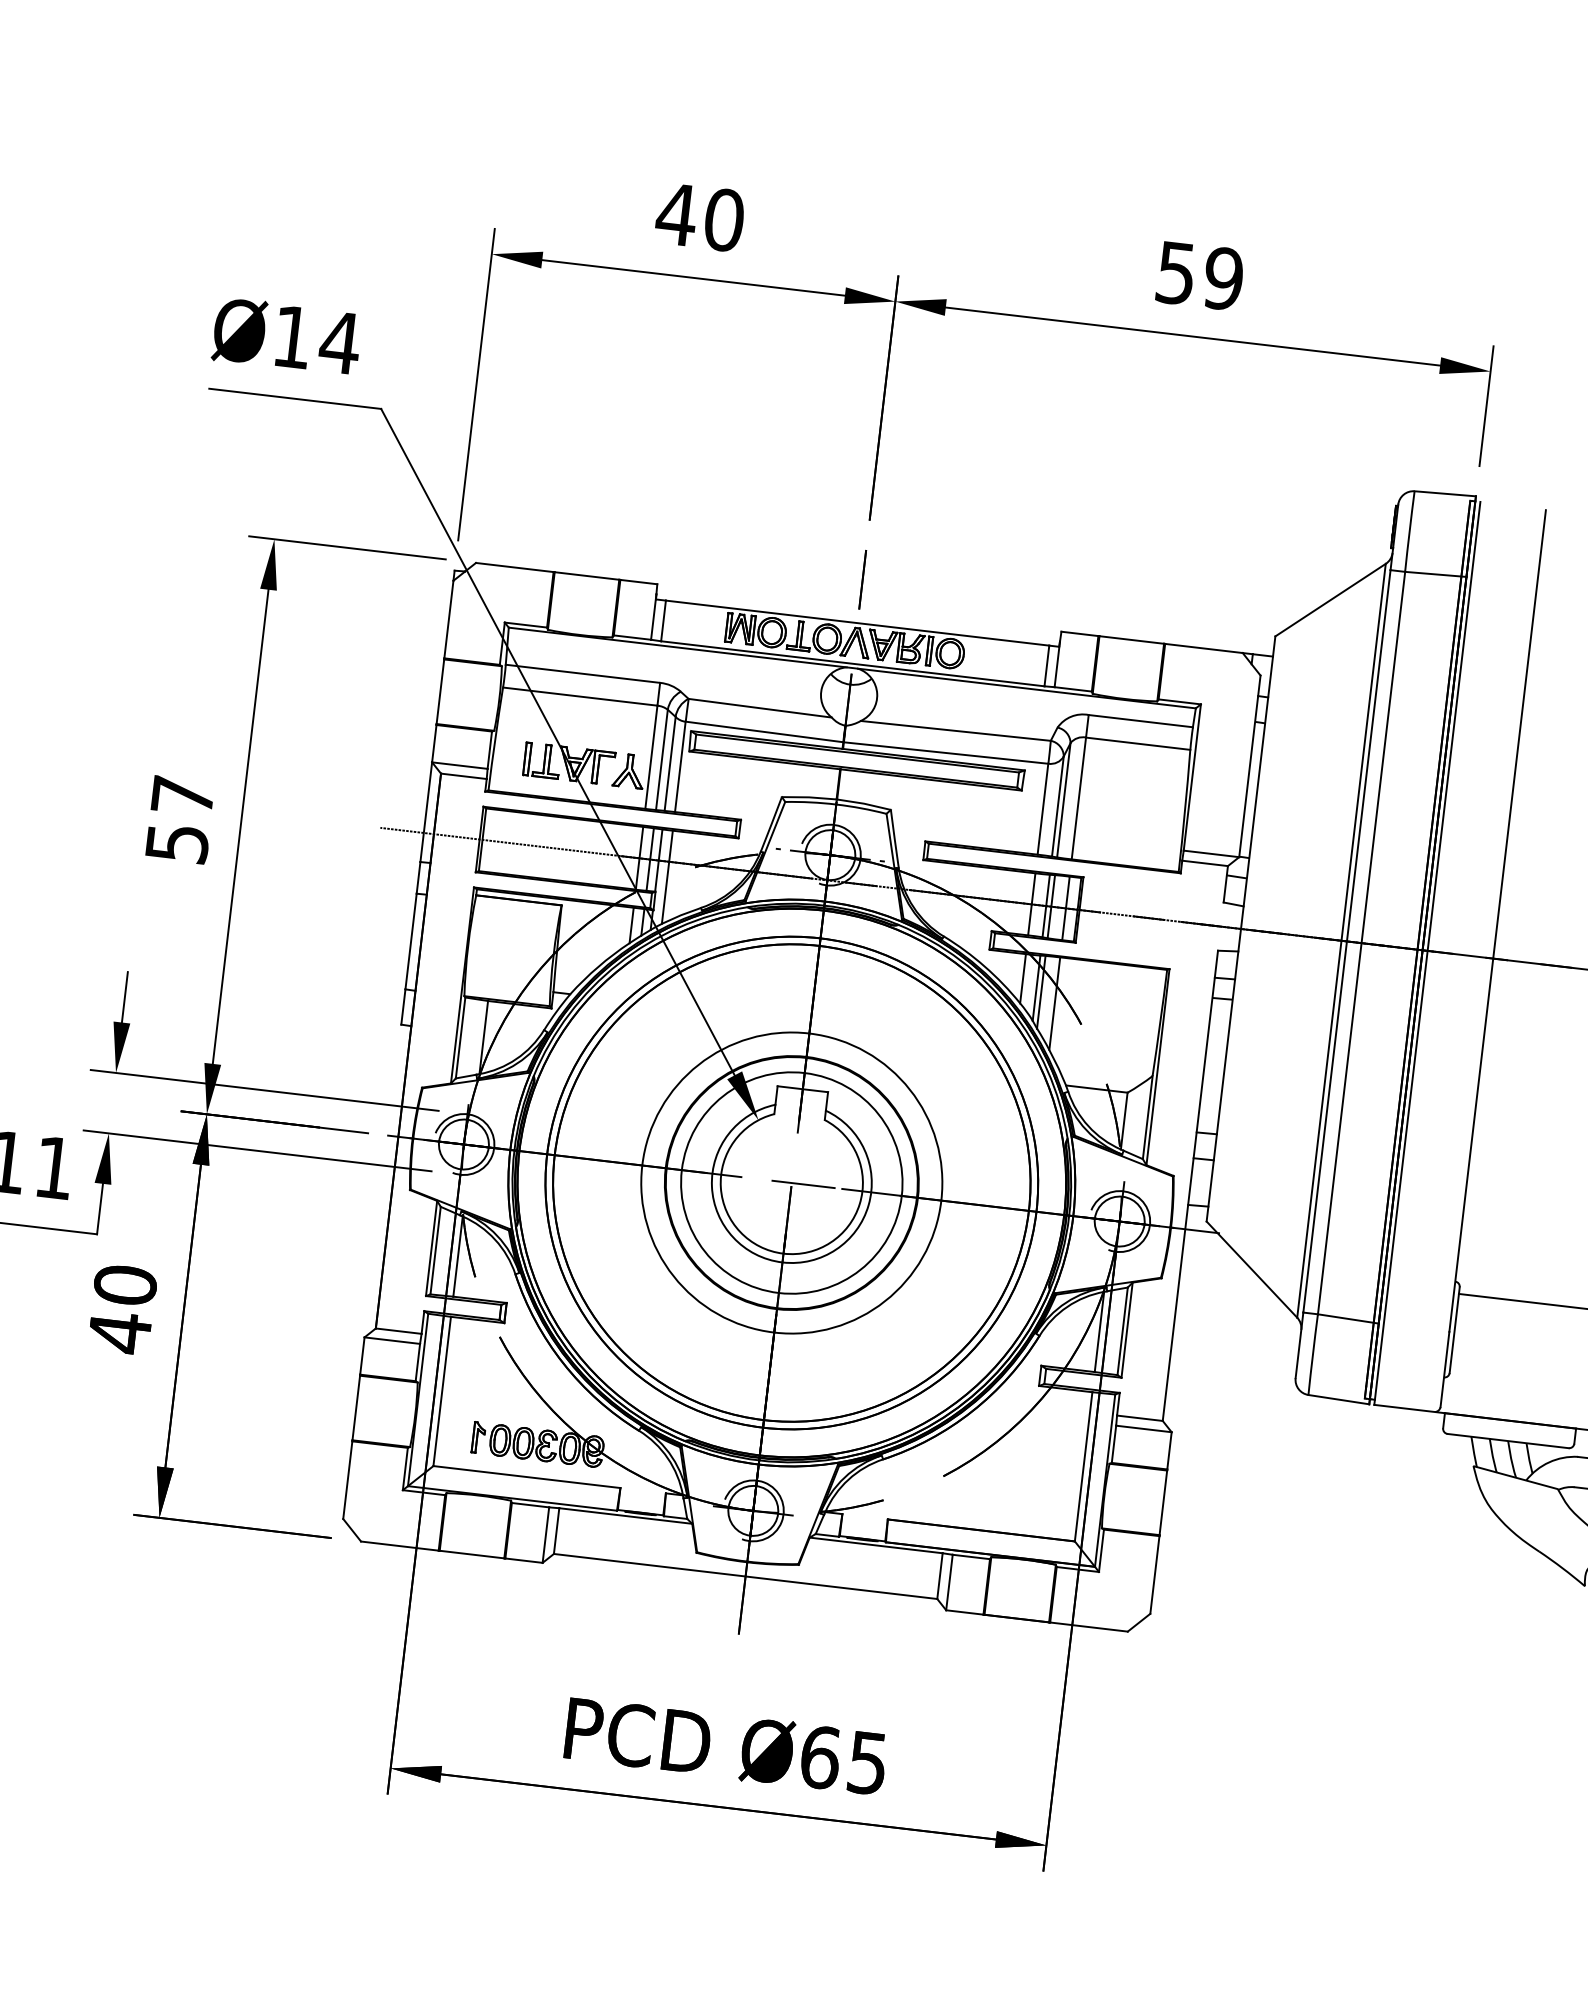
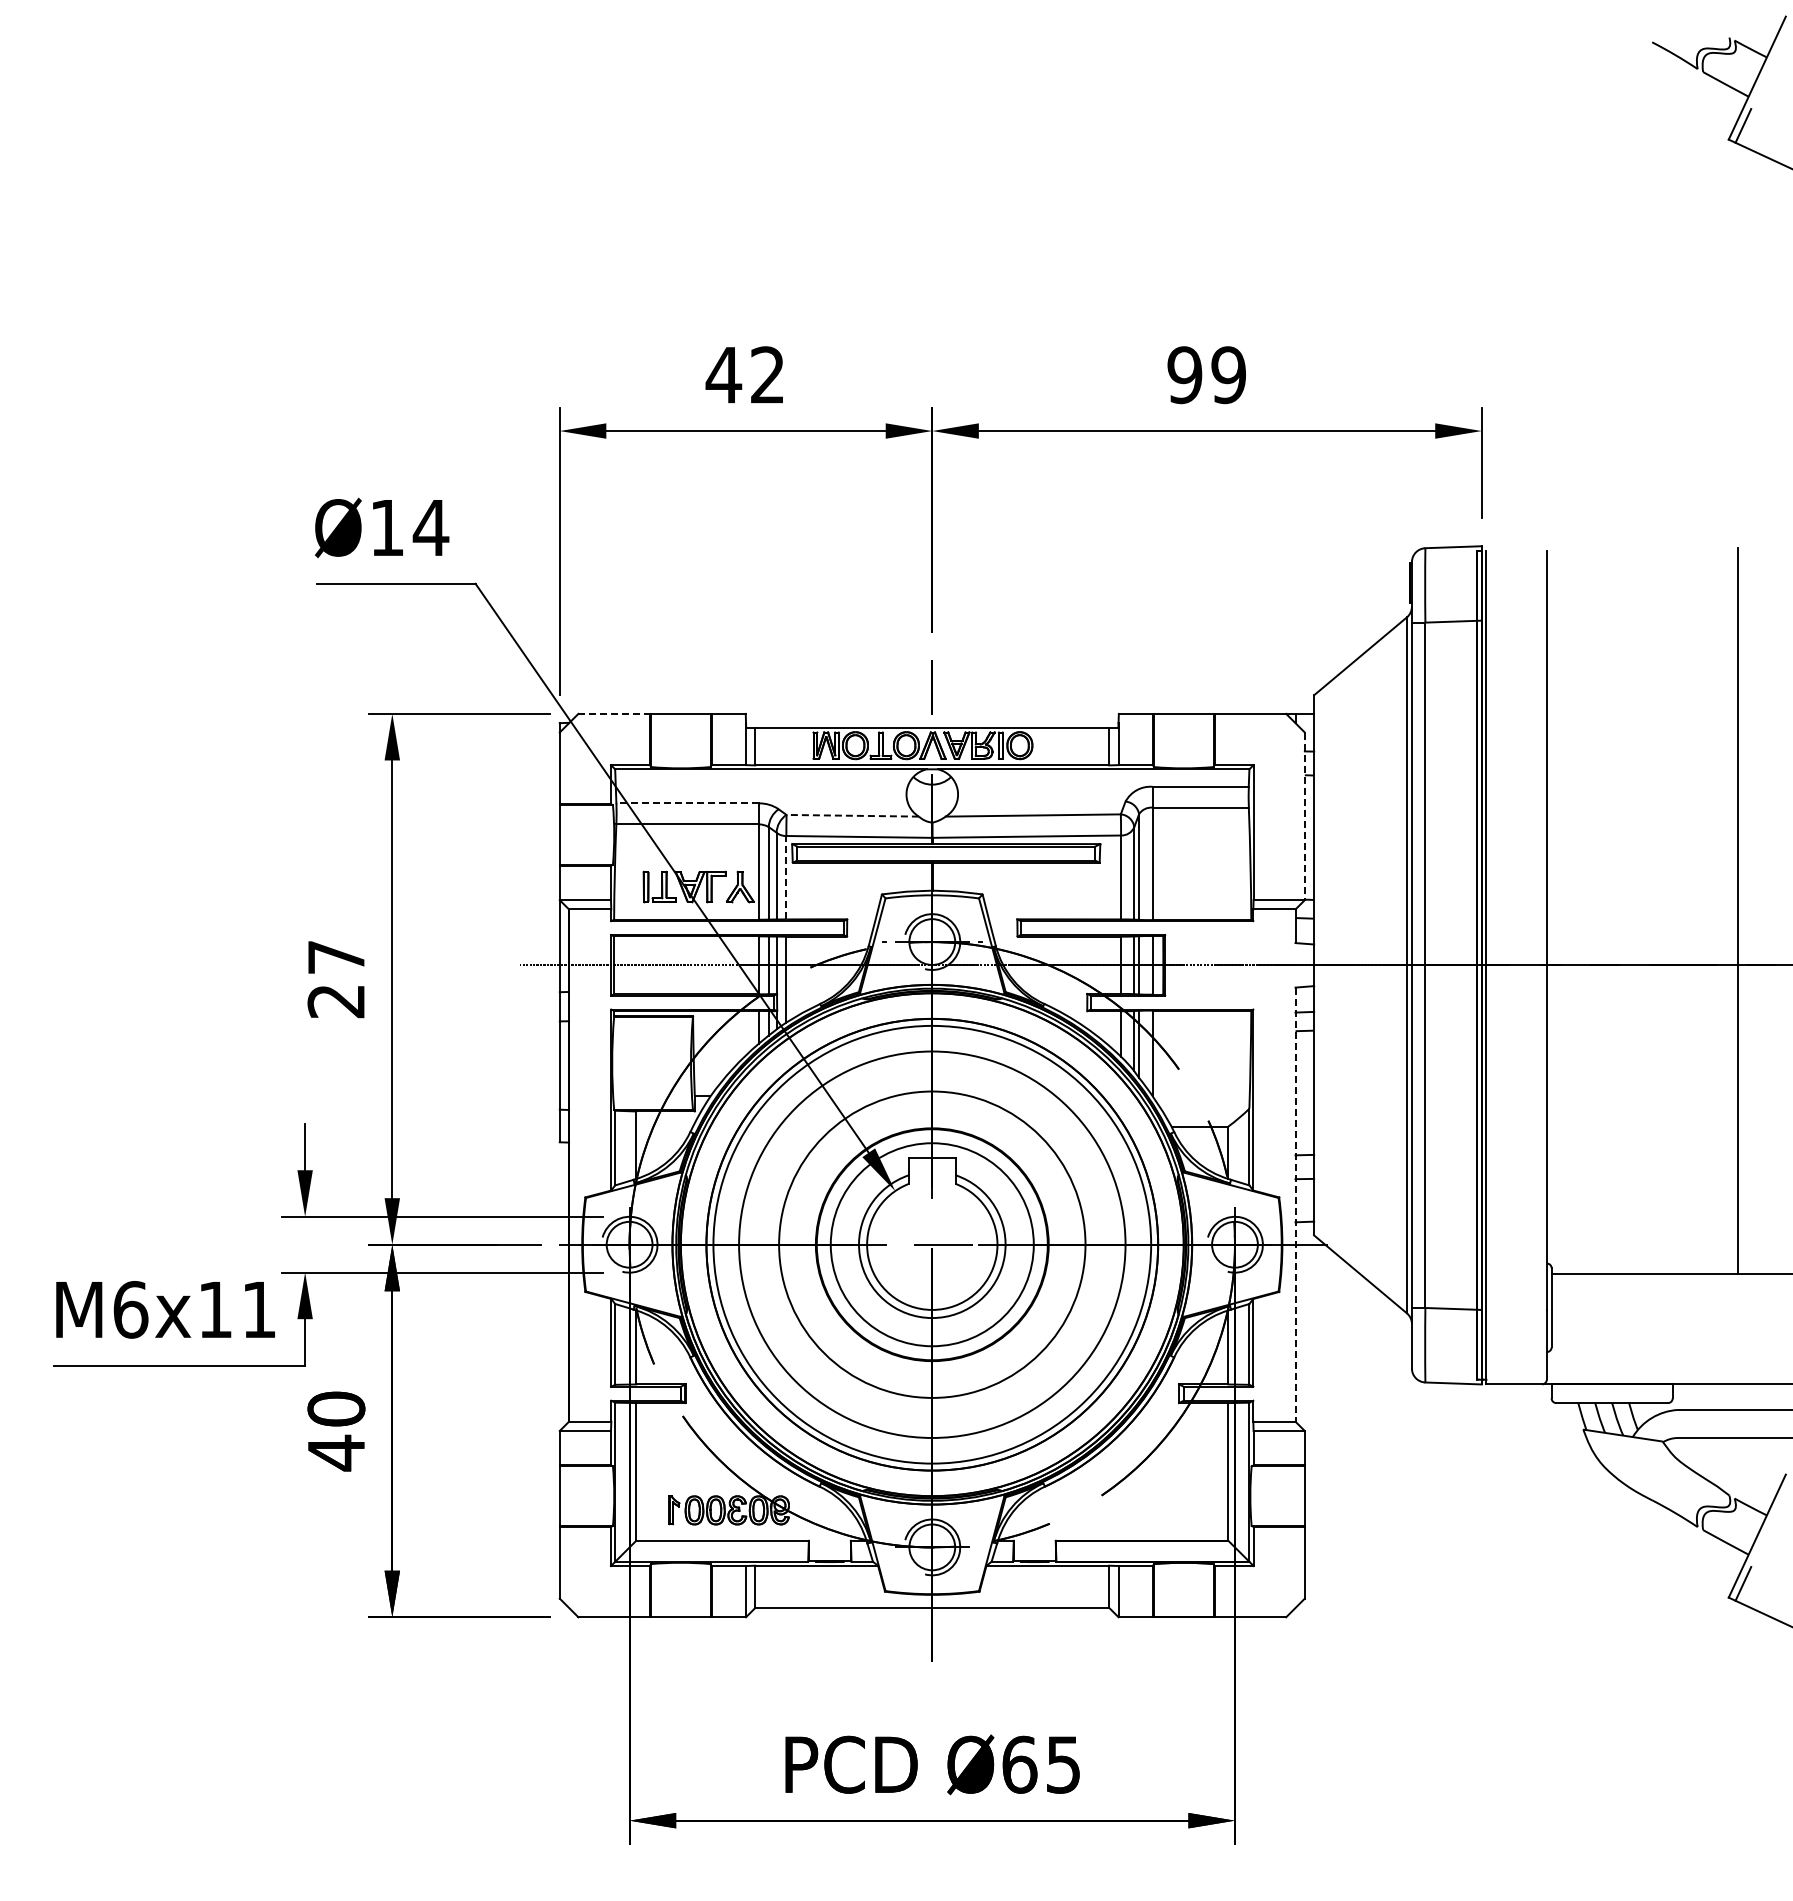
text: (723, 220) -> (767, 375), 40 -> 42
text: (1175, 272) -> (1184, 374), 59 -> 99
line: (515, 567) -> (614, 713), solid -> dashed
line: (582, 673) -> (687, 803), solid -> dashed
line: (760, 707) -> (852, 815), solid -> dashed
line: (680, 766) -> (786, 877), solid -> dashed
line: (1249, 766) -> (1304, 816), solid -> dashed
text: (177, 843) -> (336, 1001), 57 -> 27
circle: (792, 1182) -> (932, 1244), size x0.7
circle: (792, 1182) -> (932, 1244), size x1.4
line: (1190, 1186) -> (1295, 1205), solid -> dashed

